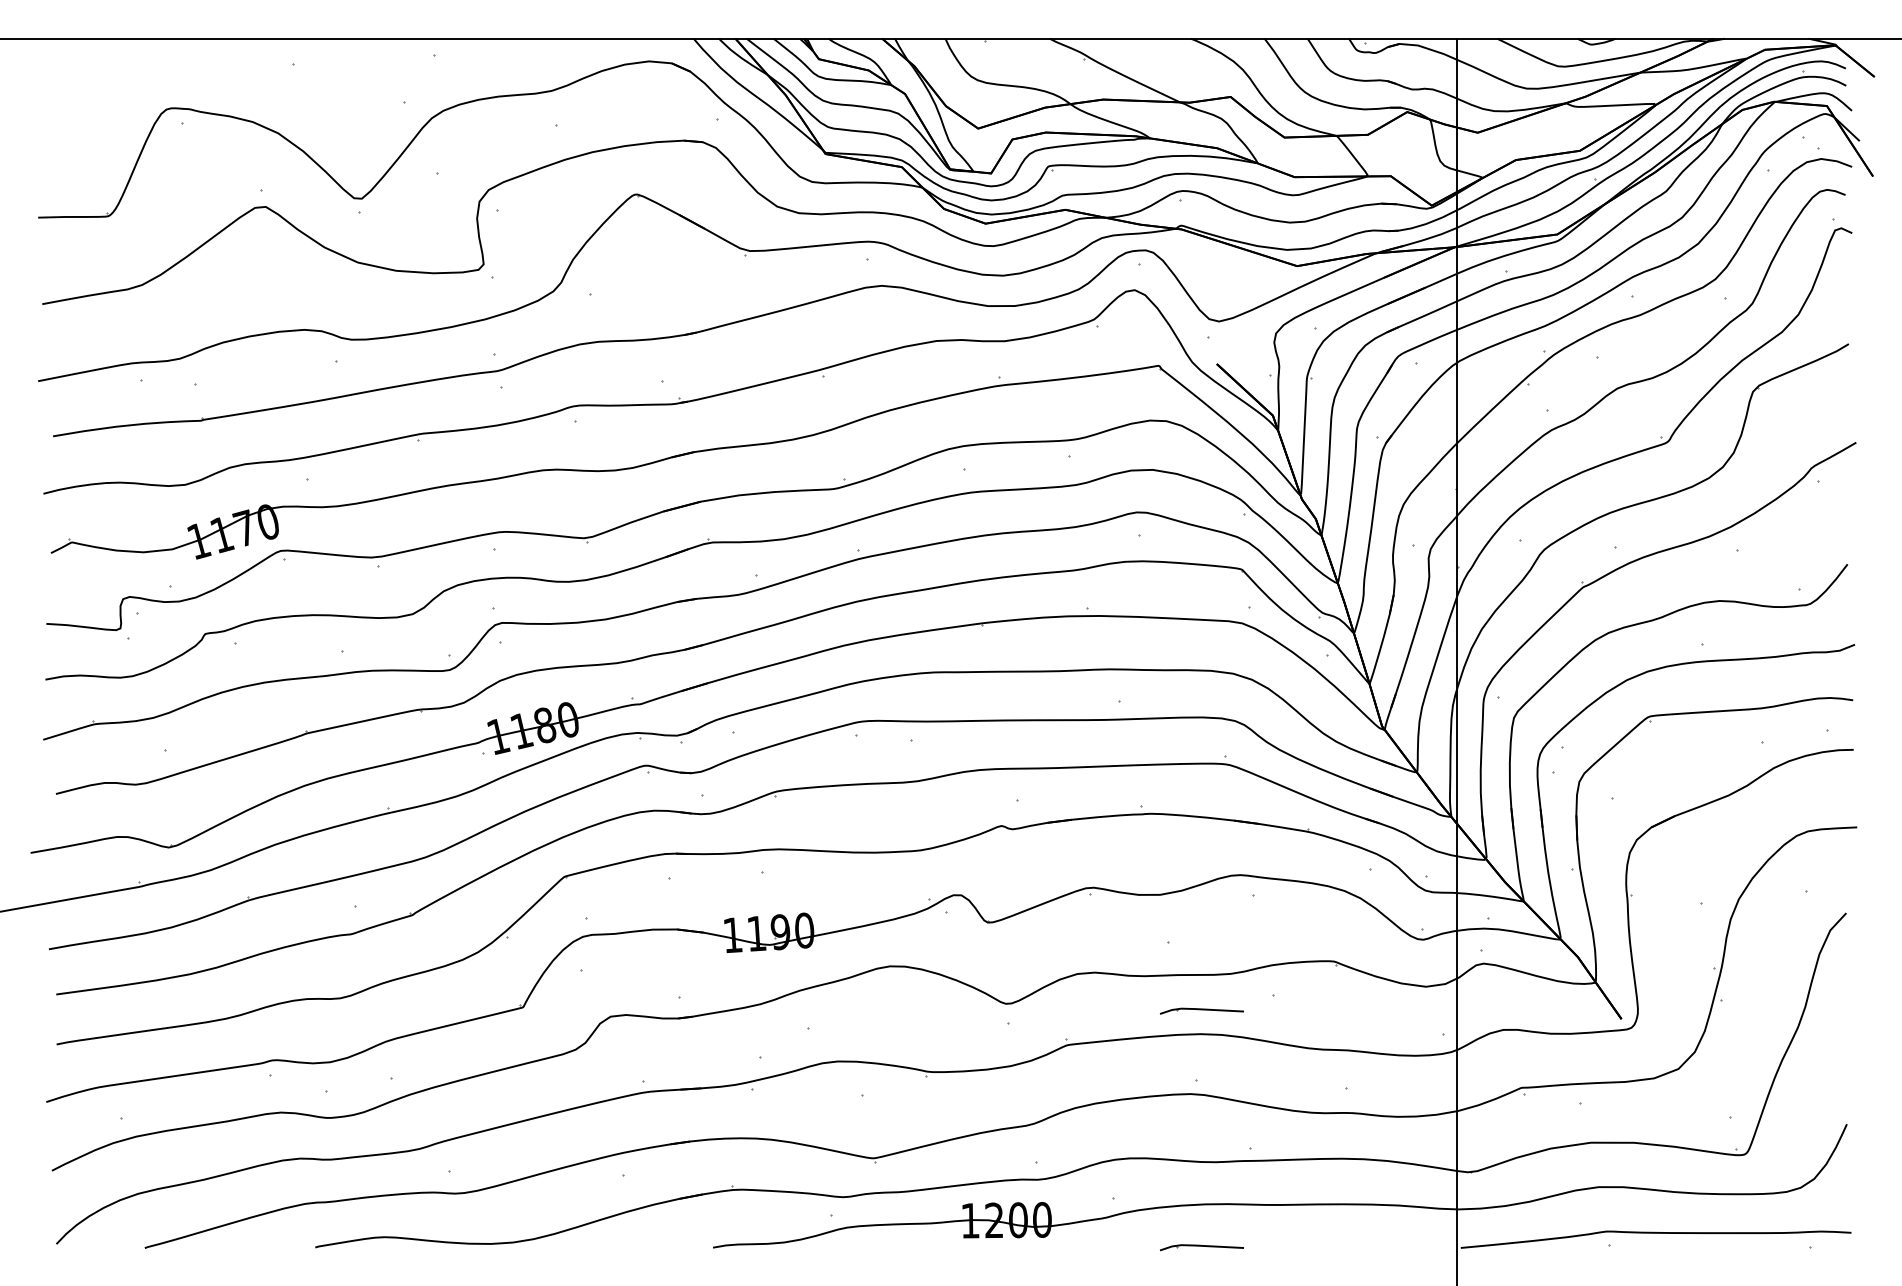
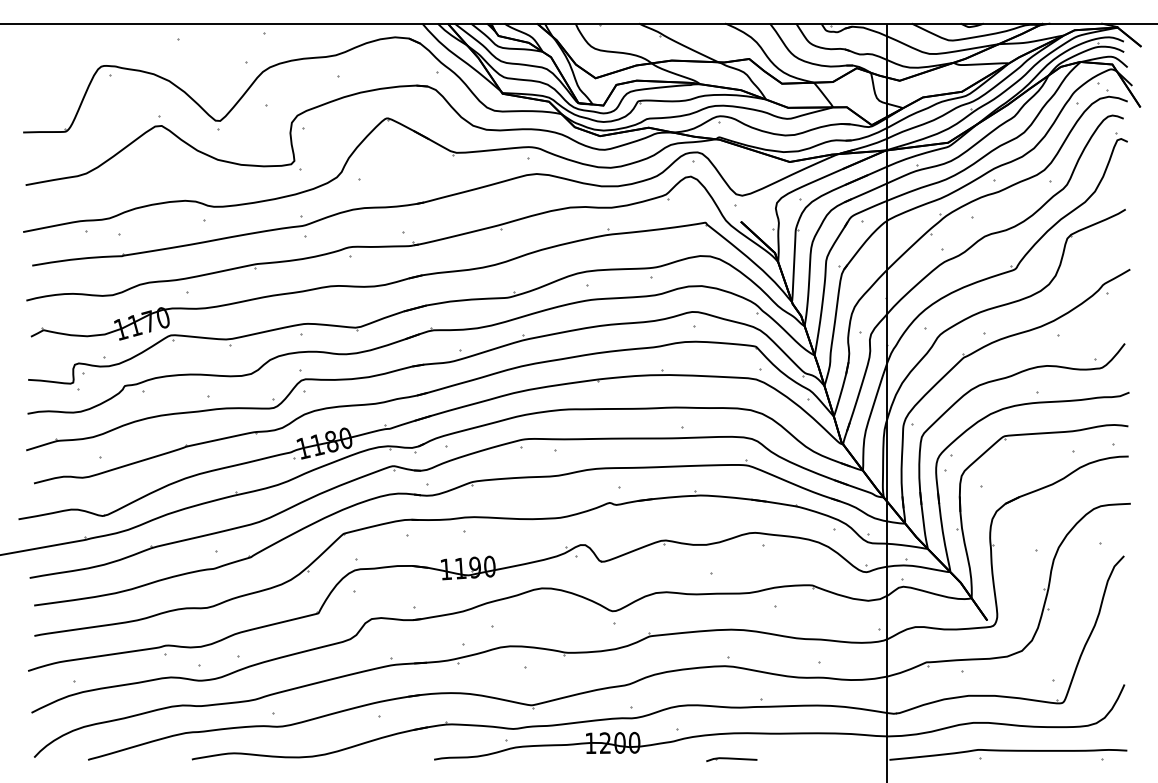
part: (1201, 1010) -> (731, 615), removed

